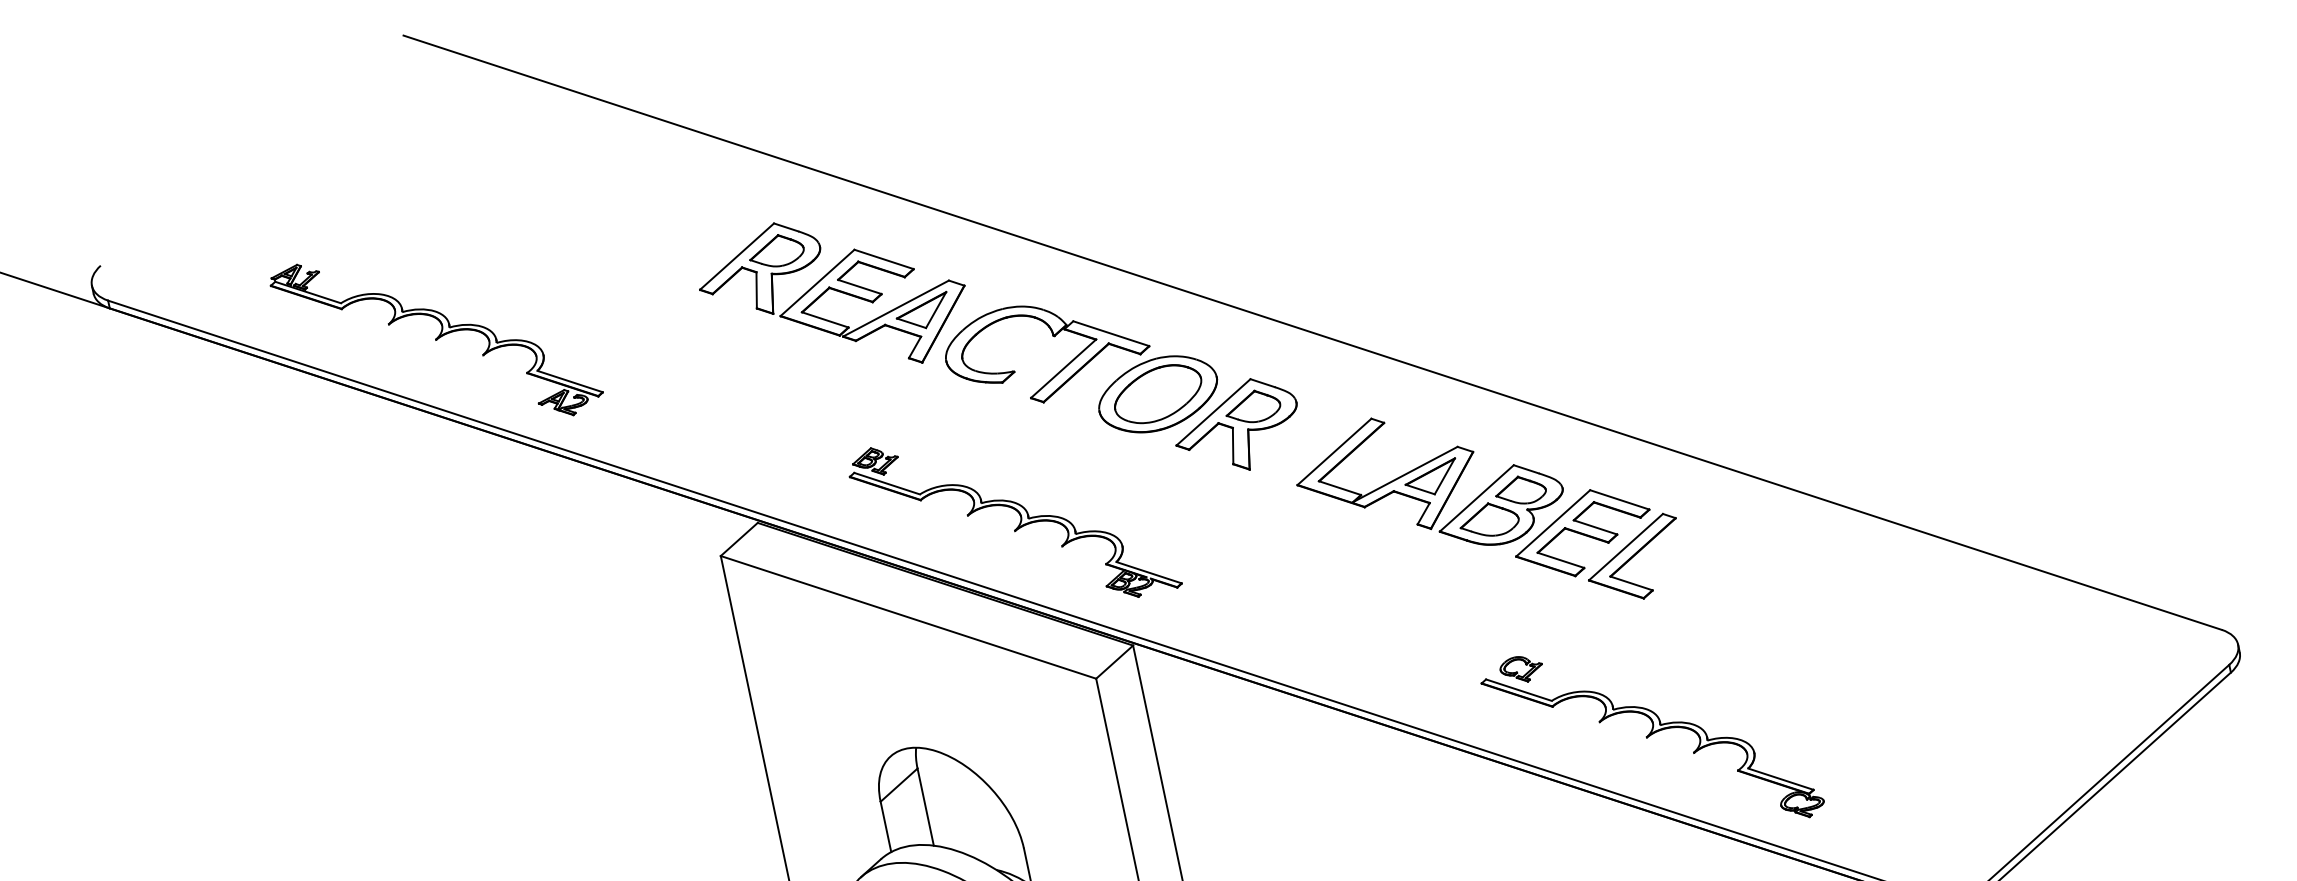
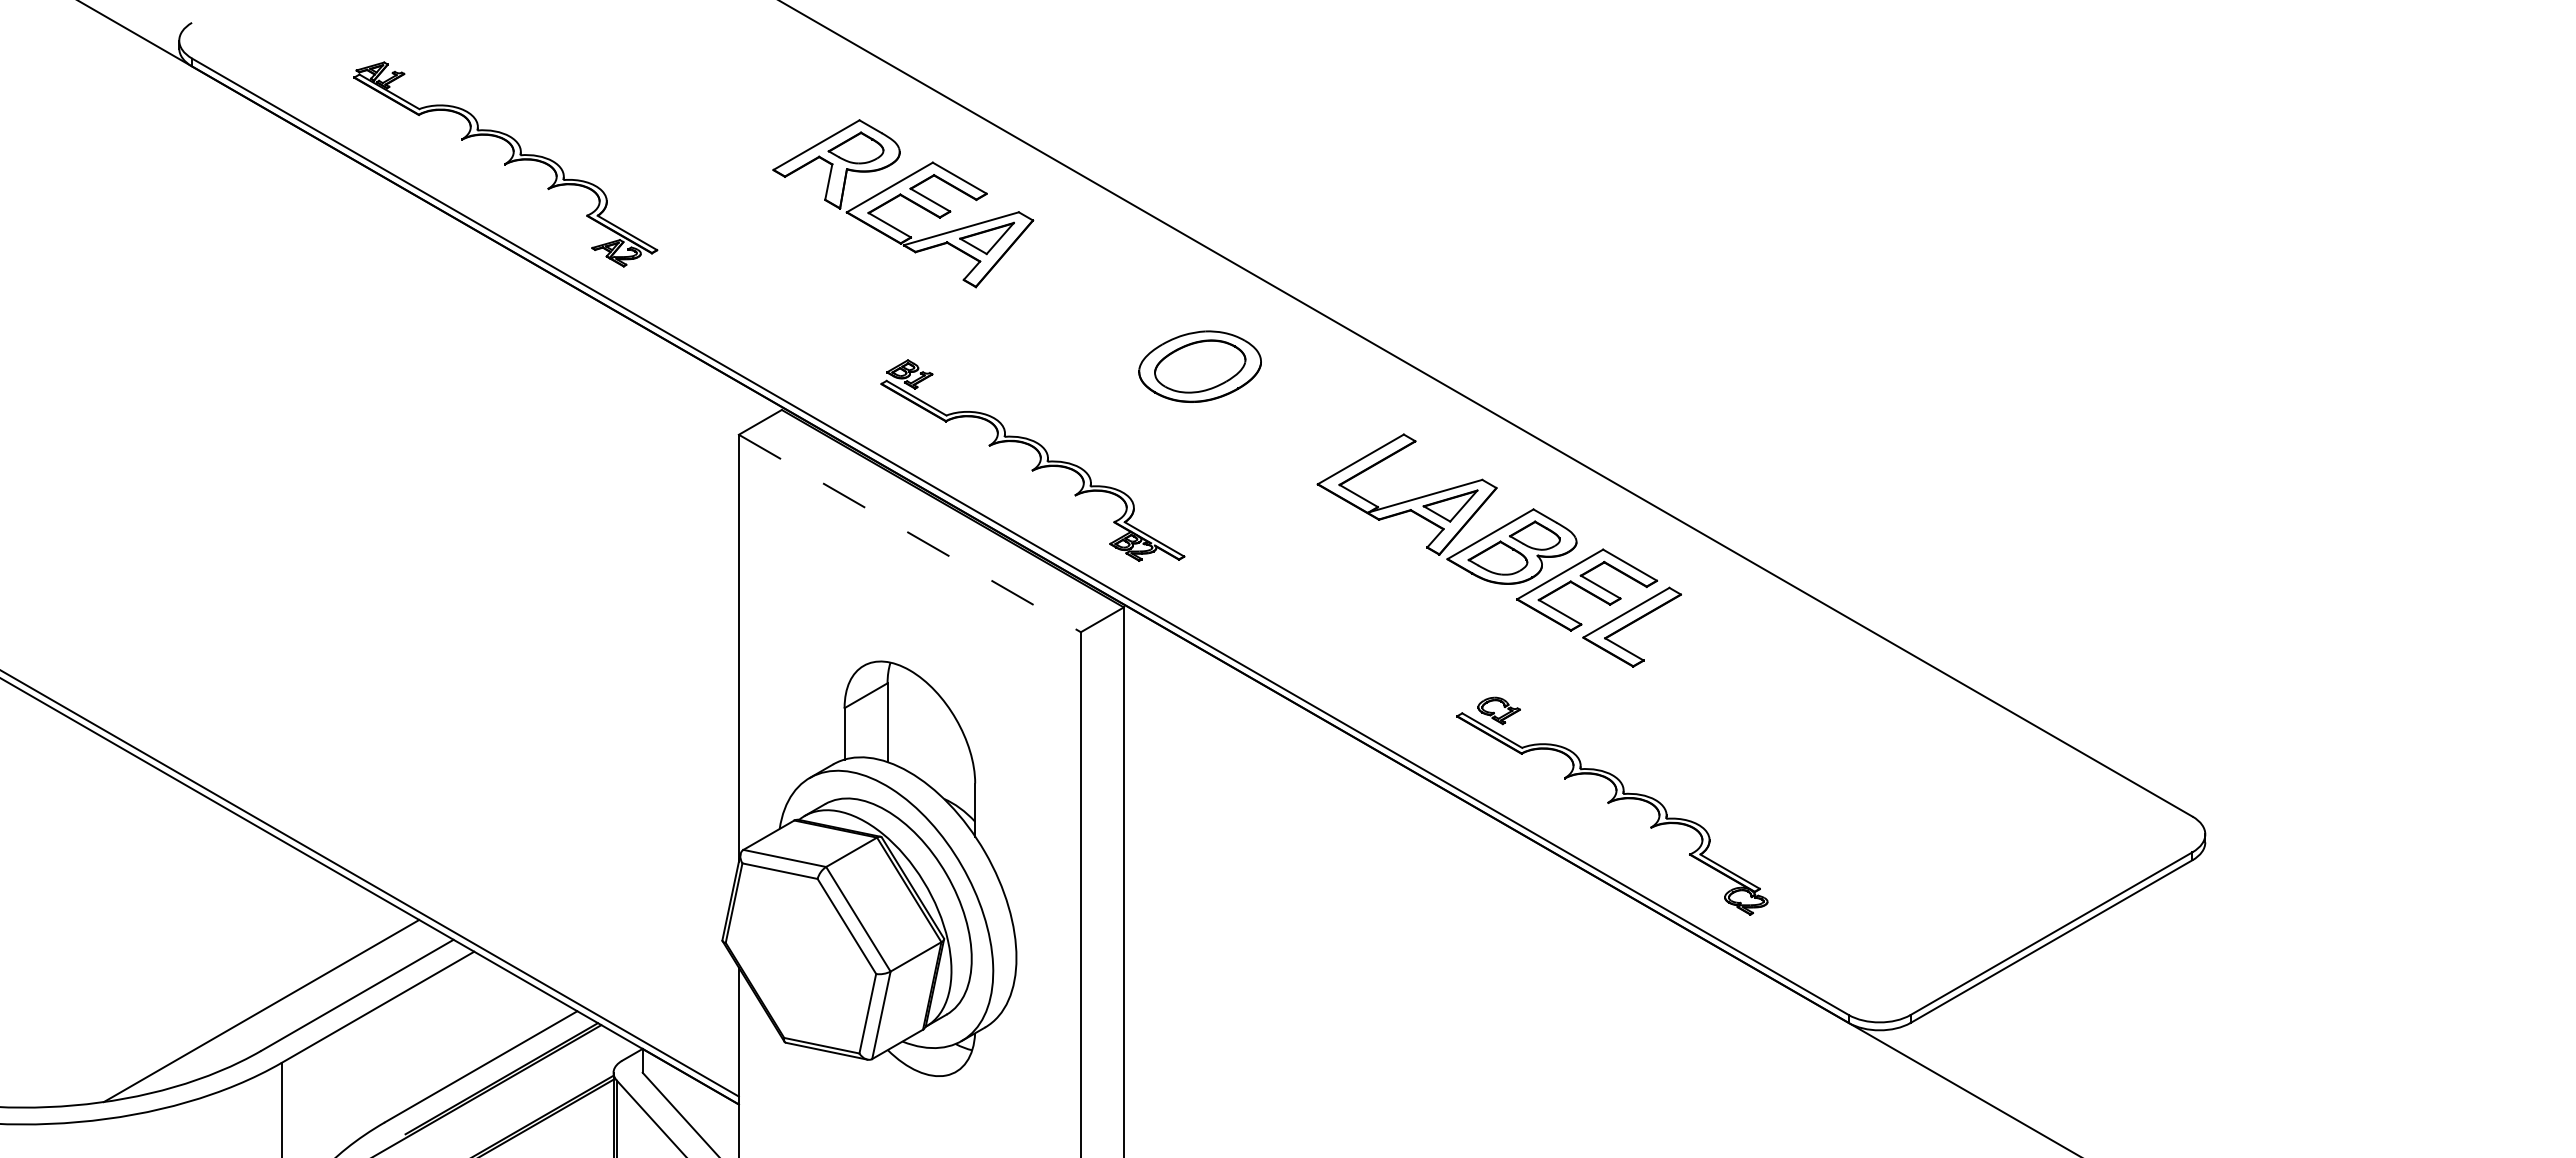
part: (1054, 337) -> (1110, 289), removed
part: (1236, 426) -> (1270, 414), removed
line: (909, 617) -> (910, 533), solid -> dashed

